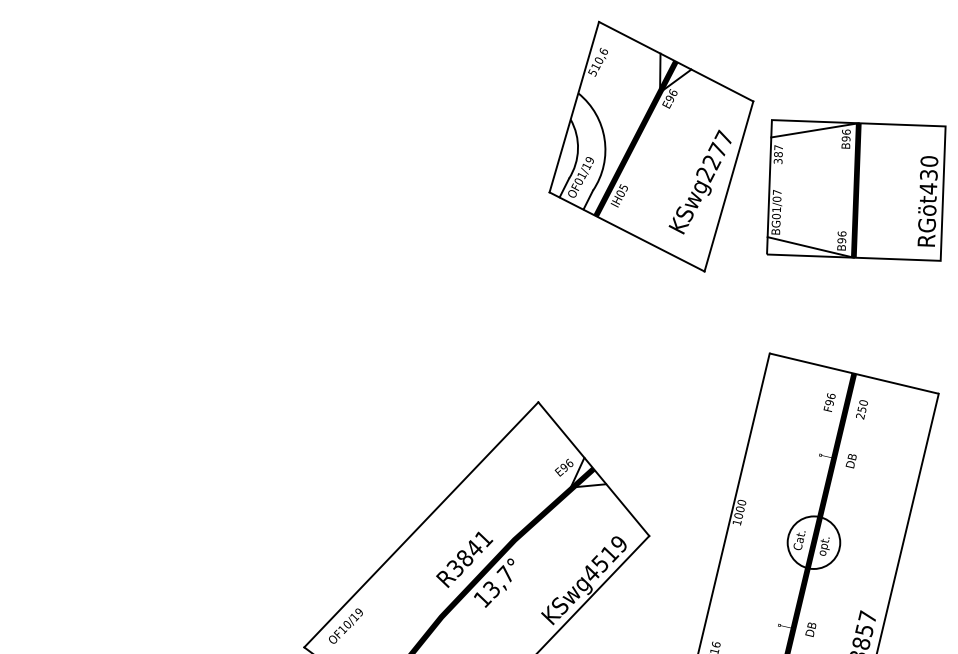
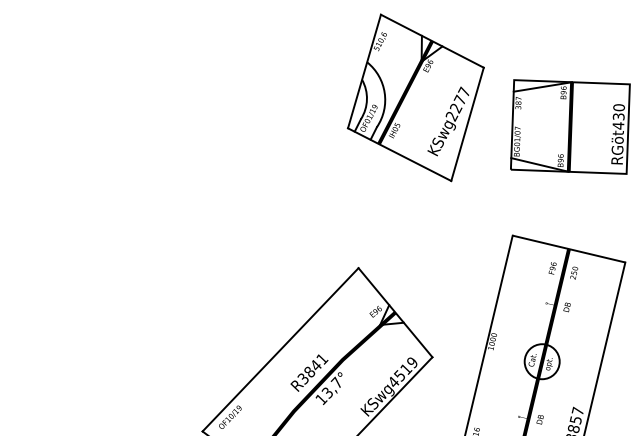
part: (650, 146) -> (415, 97), moved

